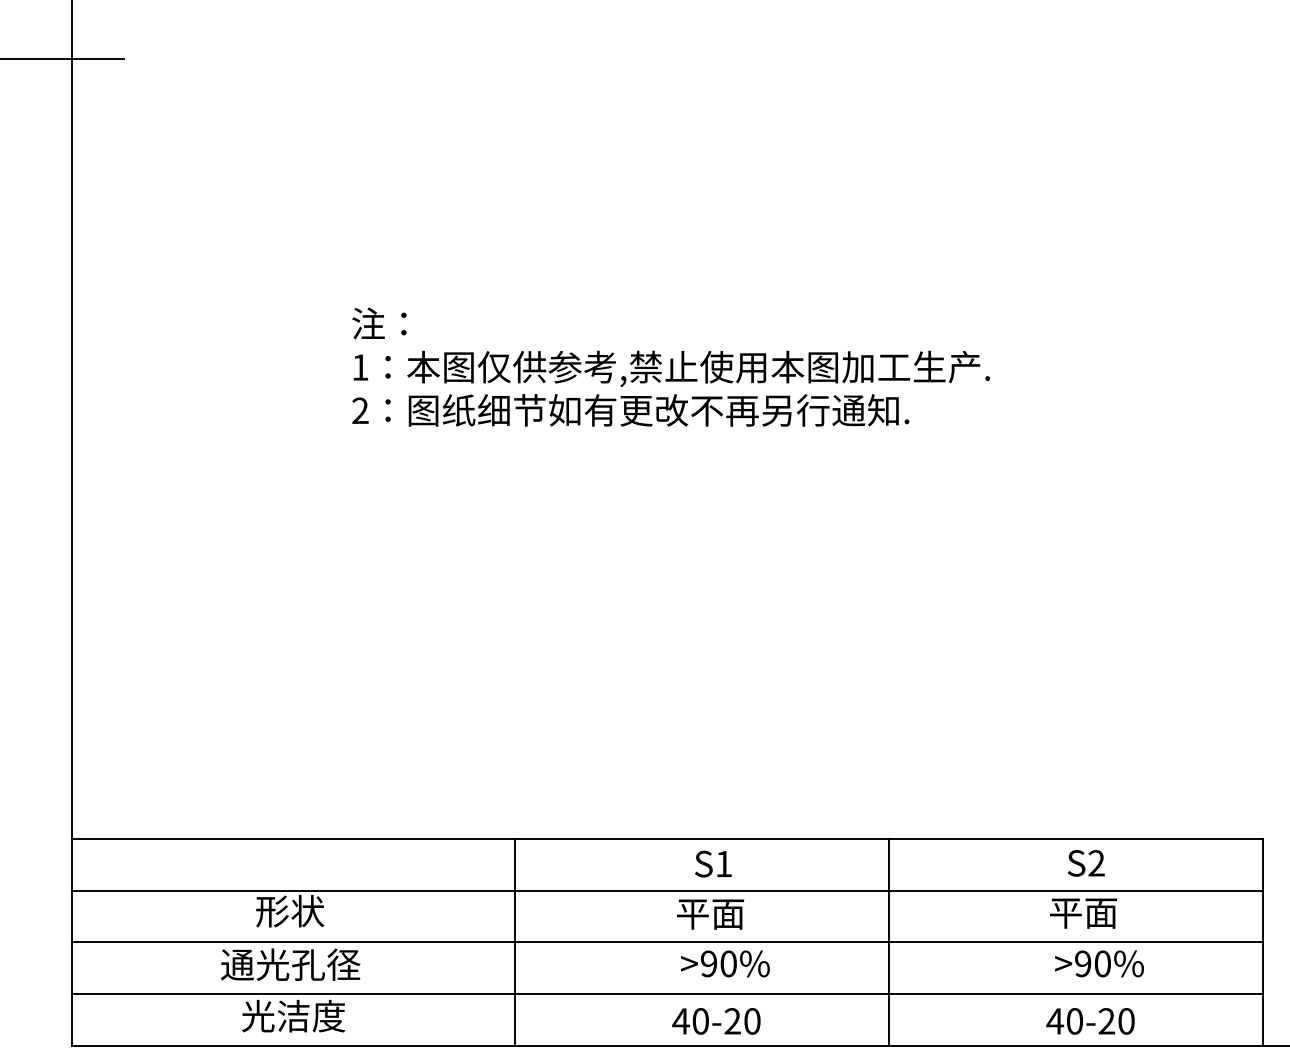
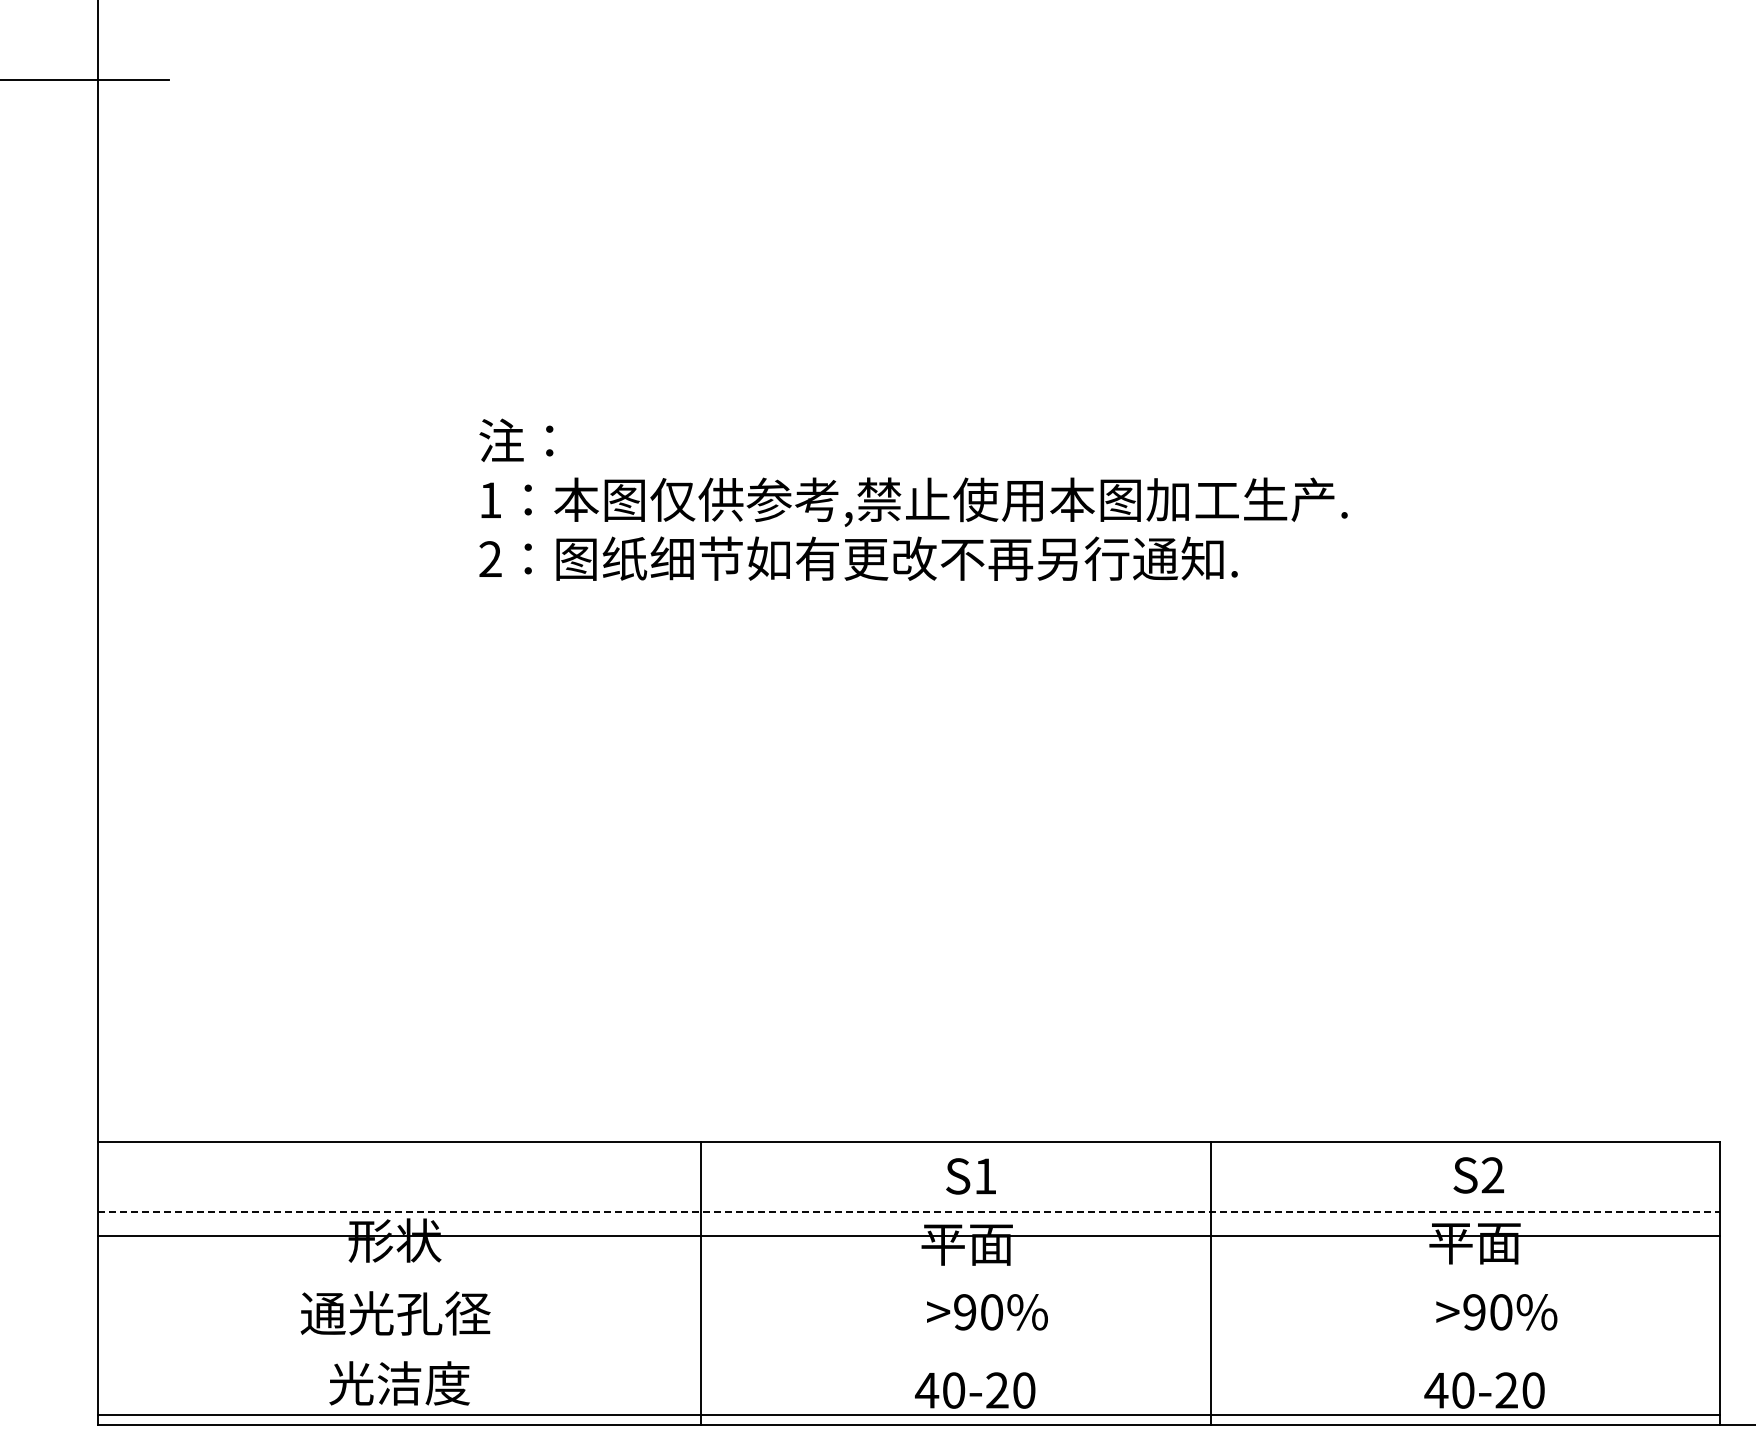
line: (668, 890) -> (909, 1212), solid -> dashed
line: (667, 942) -> (908, 1236), moved
line: (667, 994) -> (908, 1414), moved

